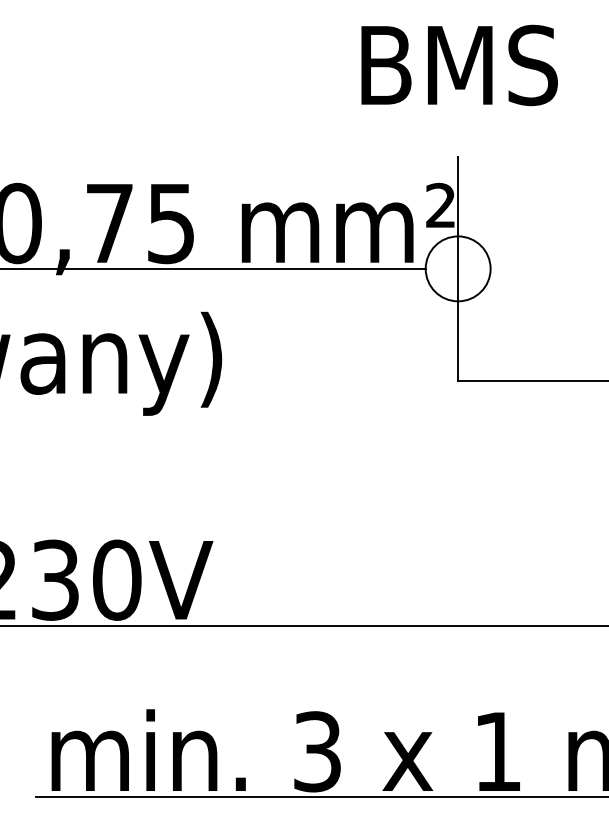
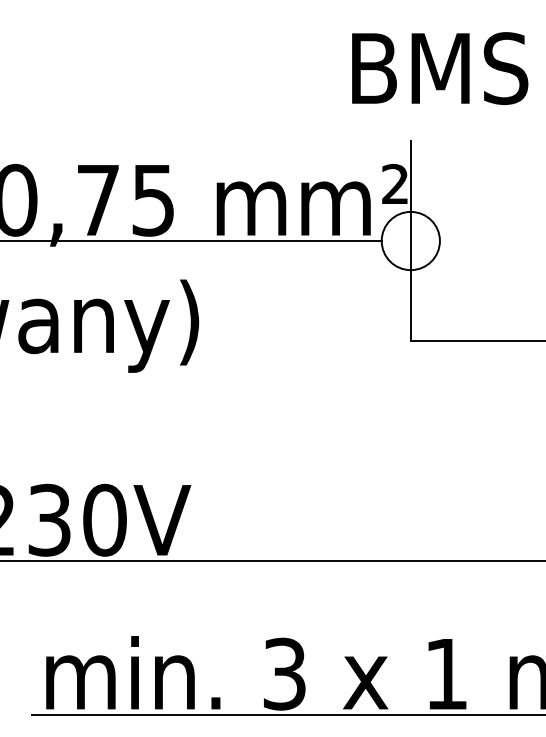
text: (460, 65) -> (440, 68), moved

